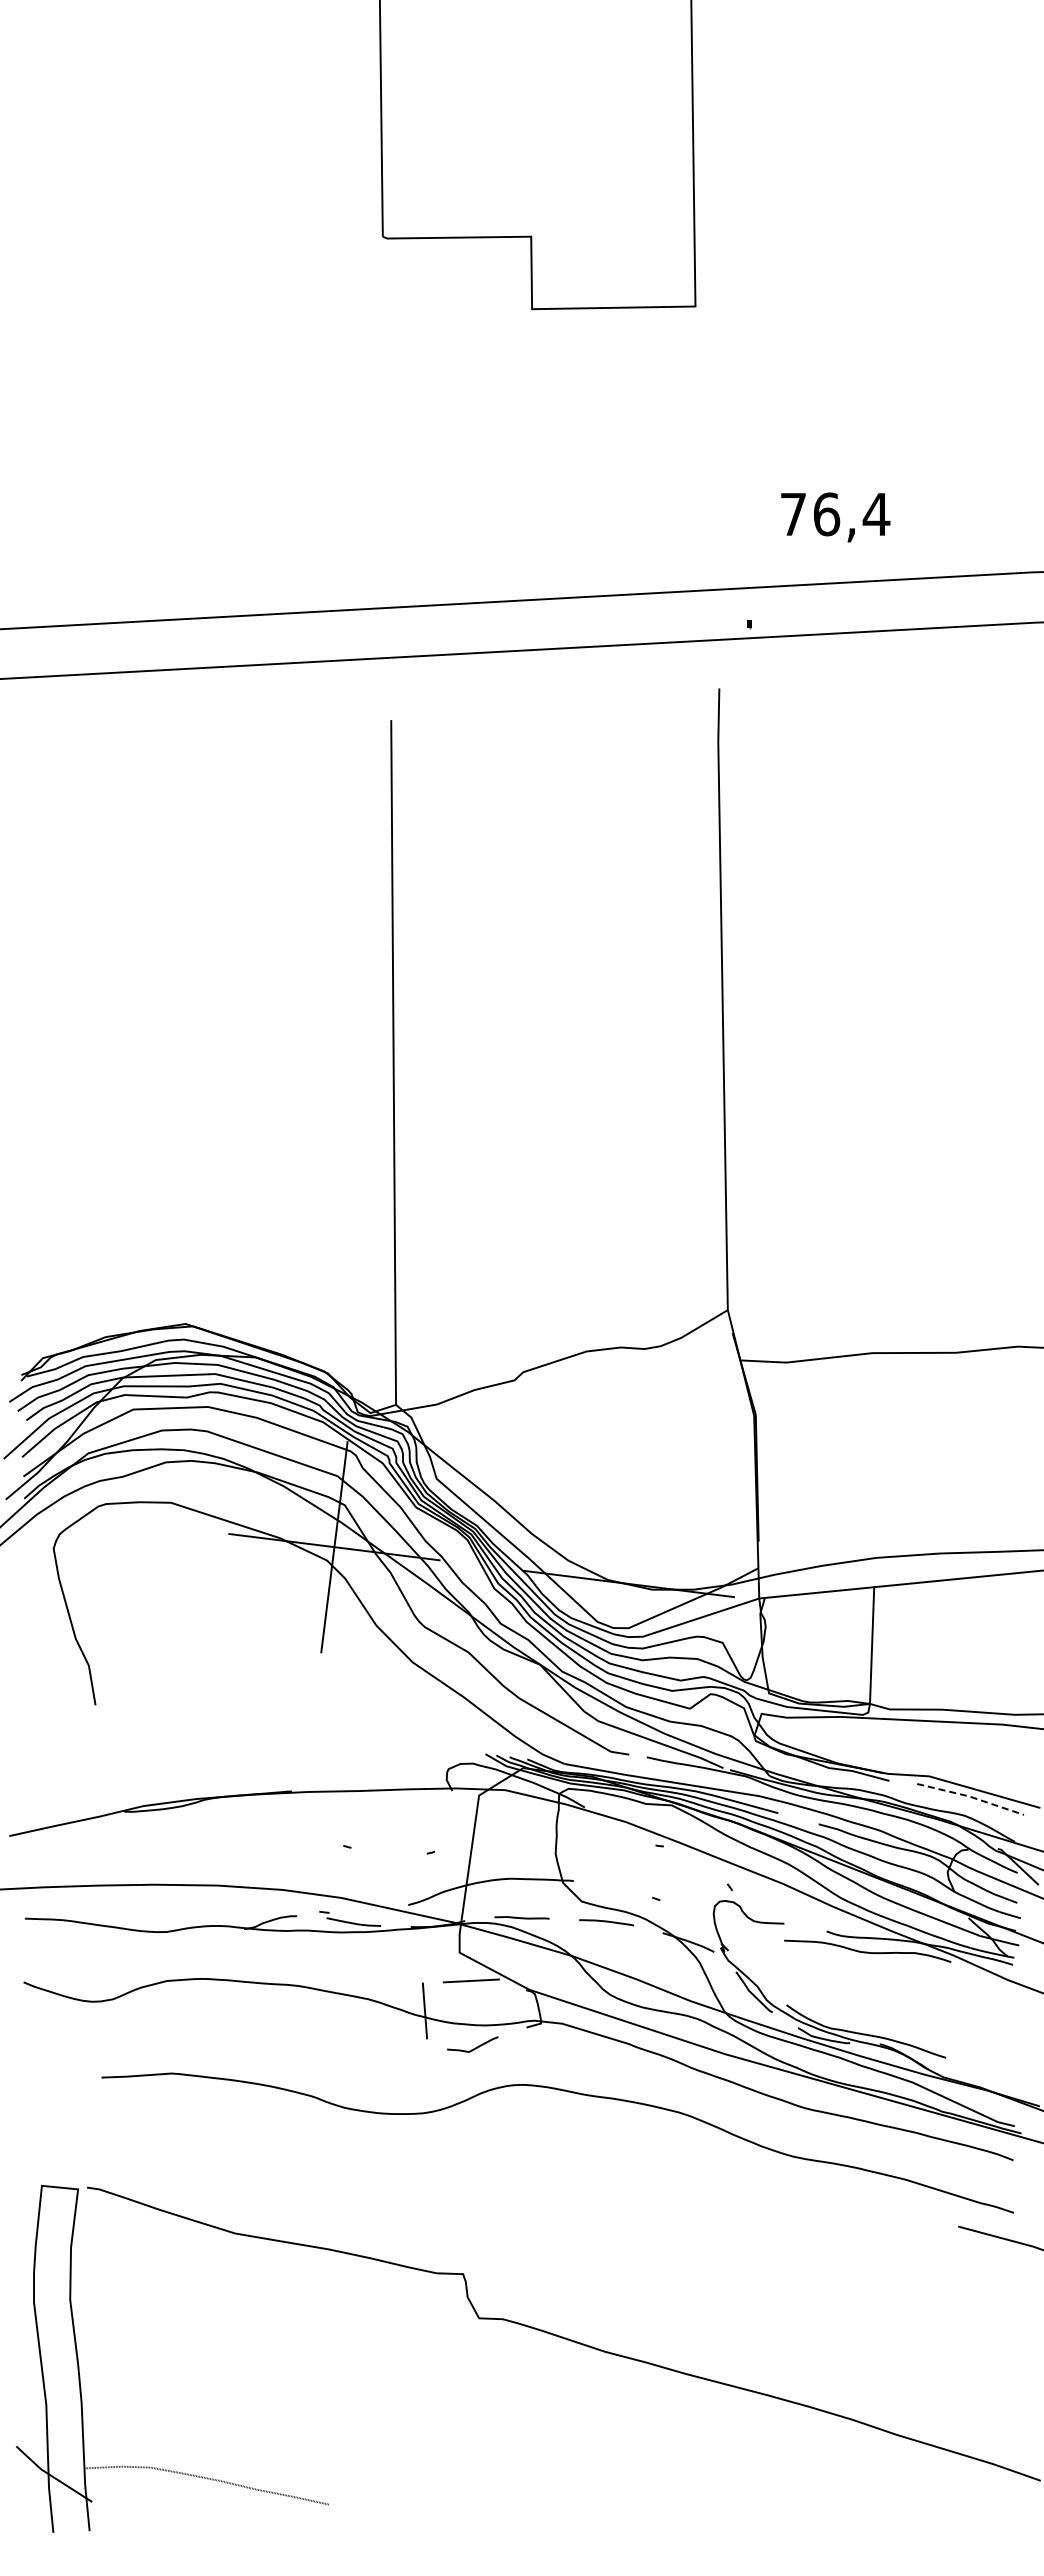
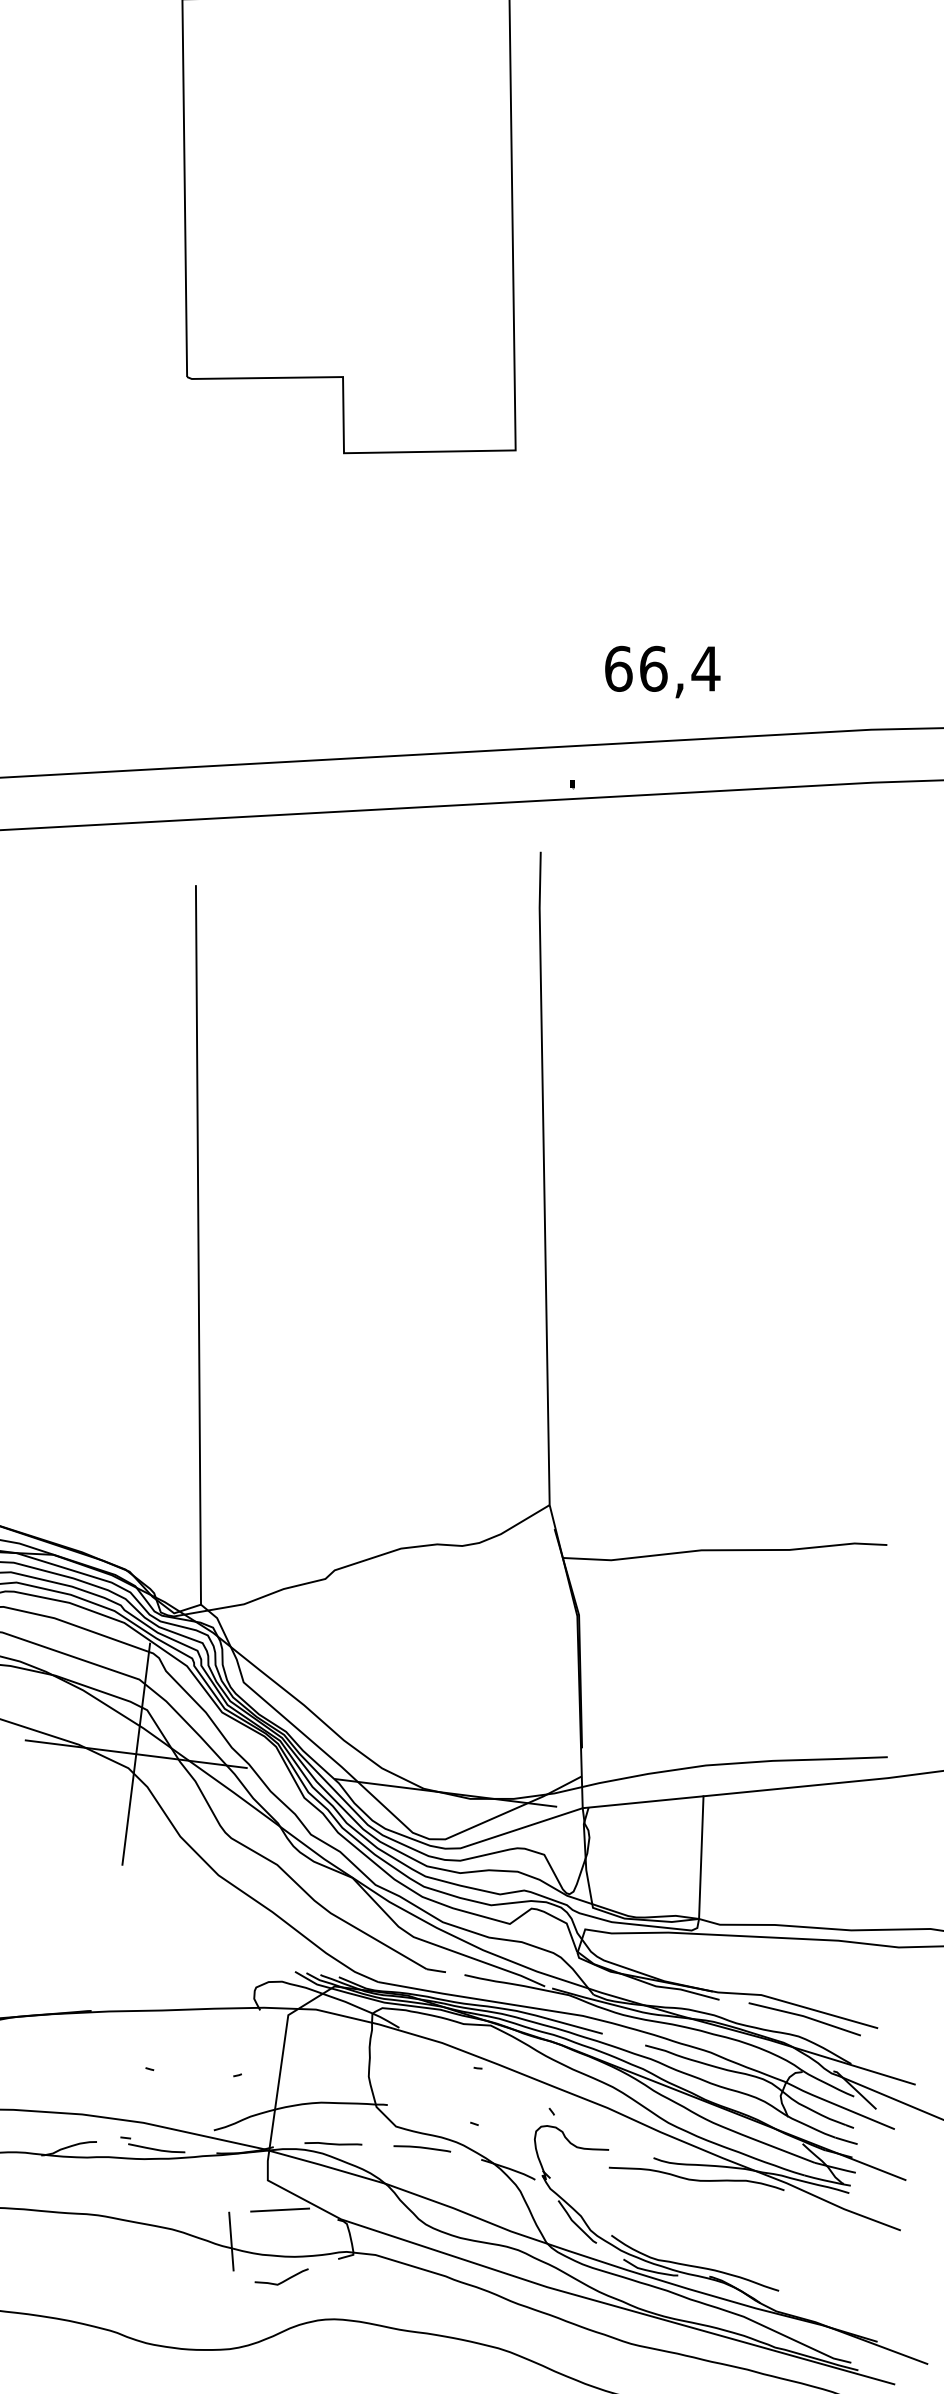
text: (793, 514) -> (618, 668), 76,4 -> 66,4
line: (971, 1797) -> (805, 2017), dashed -> solid

